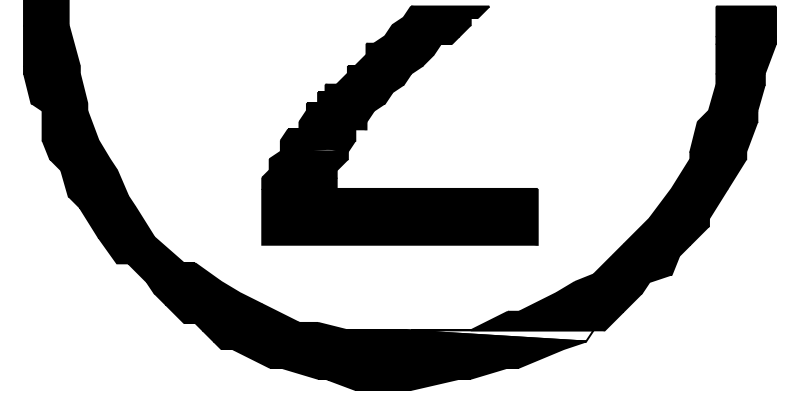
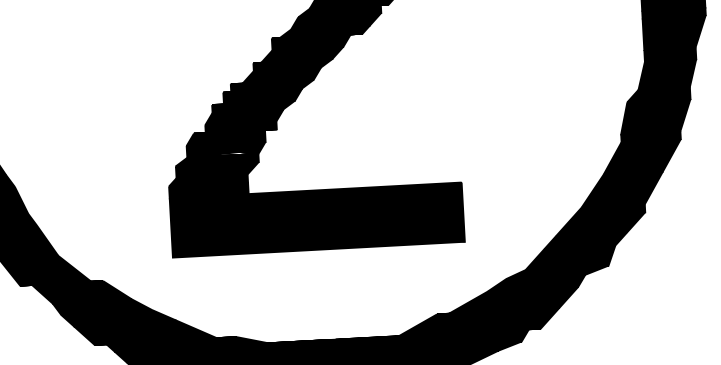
fill: (498, 335) -> (428, 340), added

